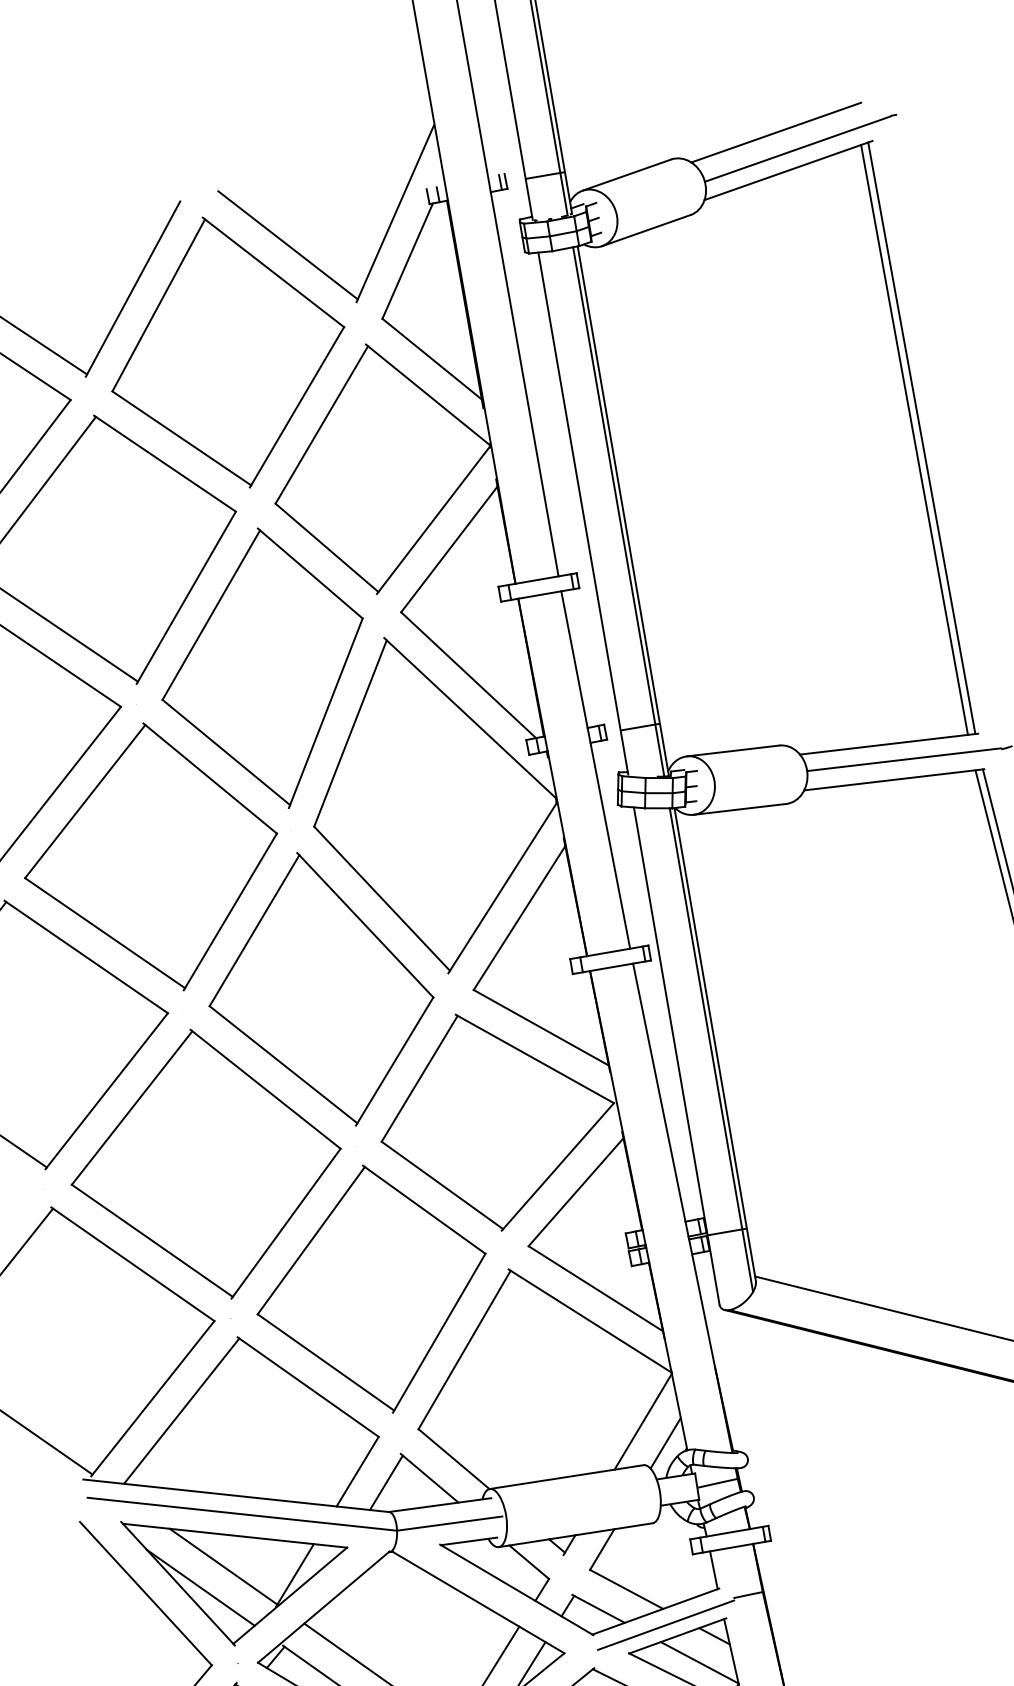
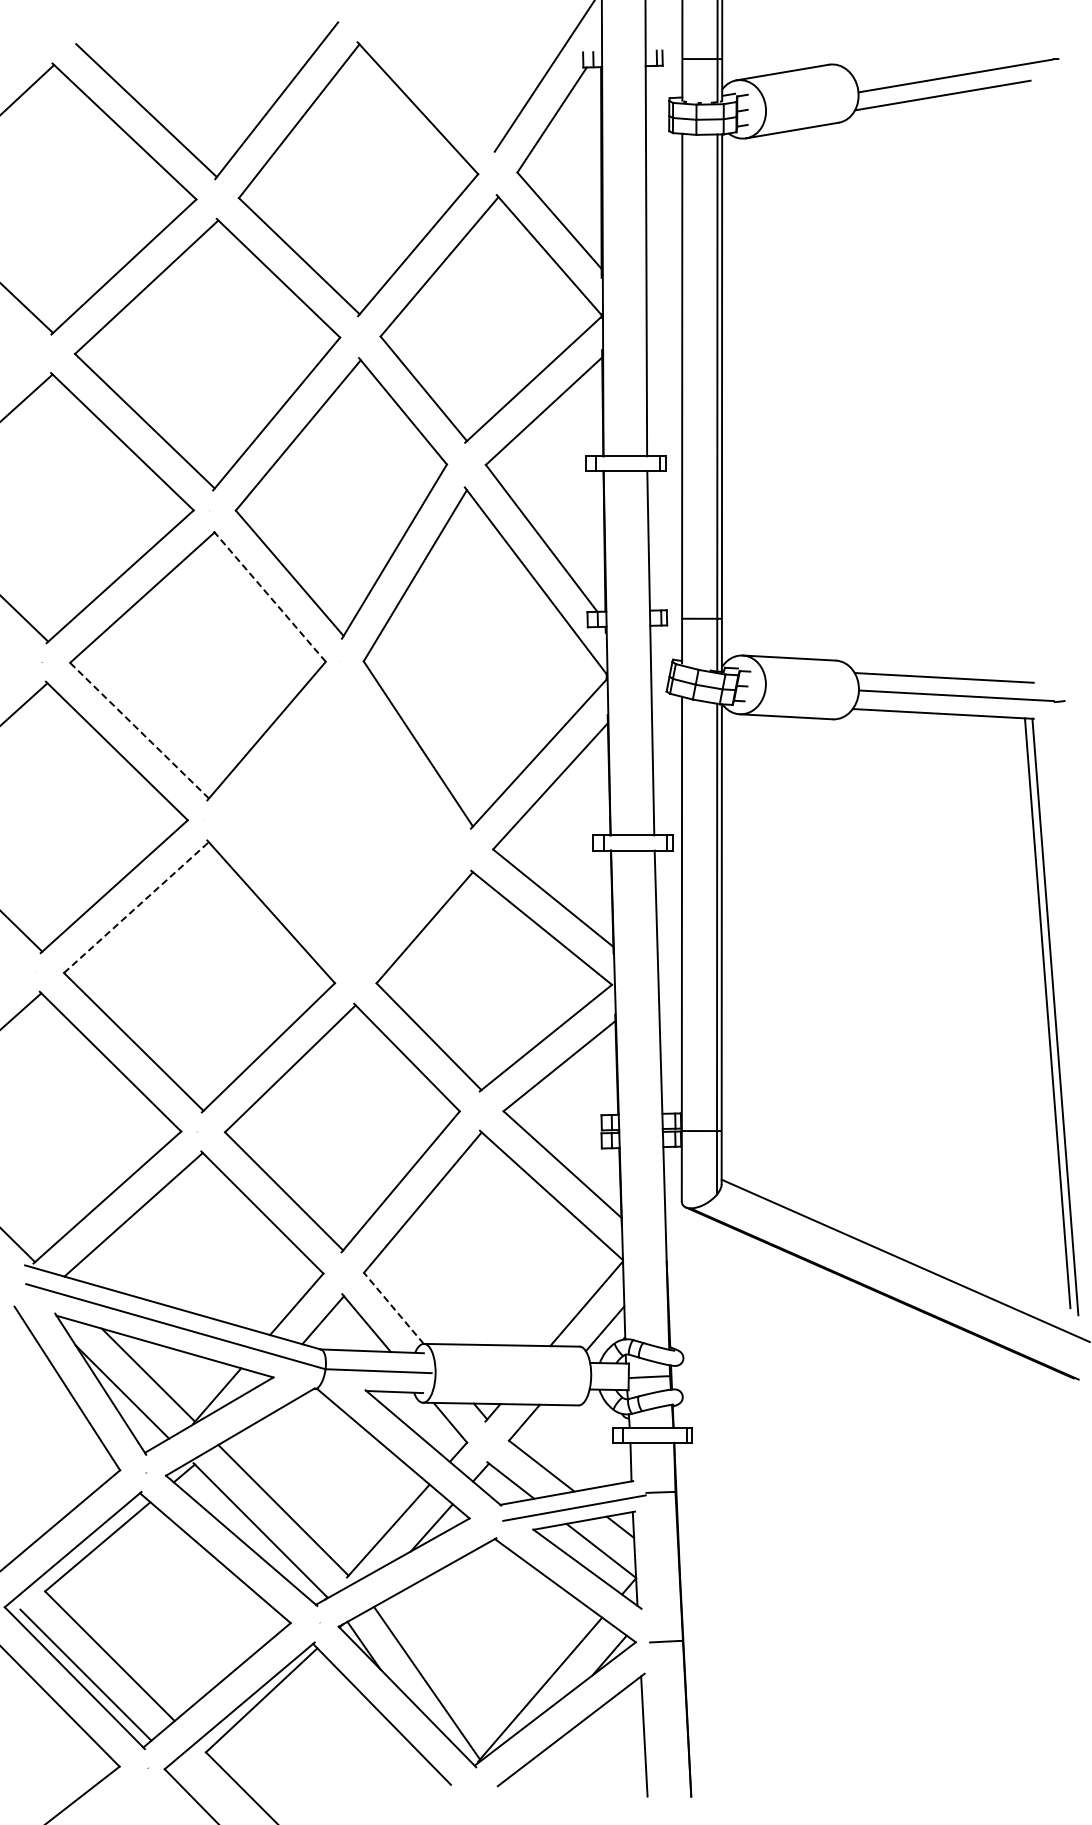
line: (775, 133) -> (936, 56), removed
line: (287, 244) -> (436, 83), removed
line: (921, 437) -> (1028, 381), removed
line: (913, 440) -> (1020, 382), removed
line: (210, 777) -> (269, 595), solid -> dashed
line: (105, 932) -> (139, 730), solid -> dashed
part: (319, 990) -> (341, 823), removed
line: (132, 1107) -> (136, 907), solid -> dashed
line: (453, 1459) -> (393, 1308), solid -> dashed

